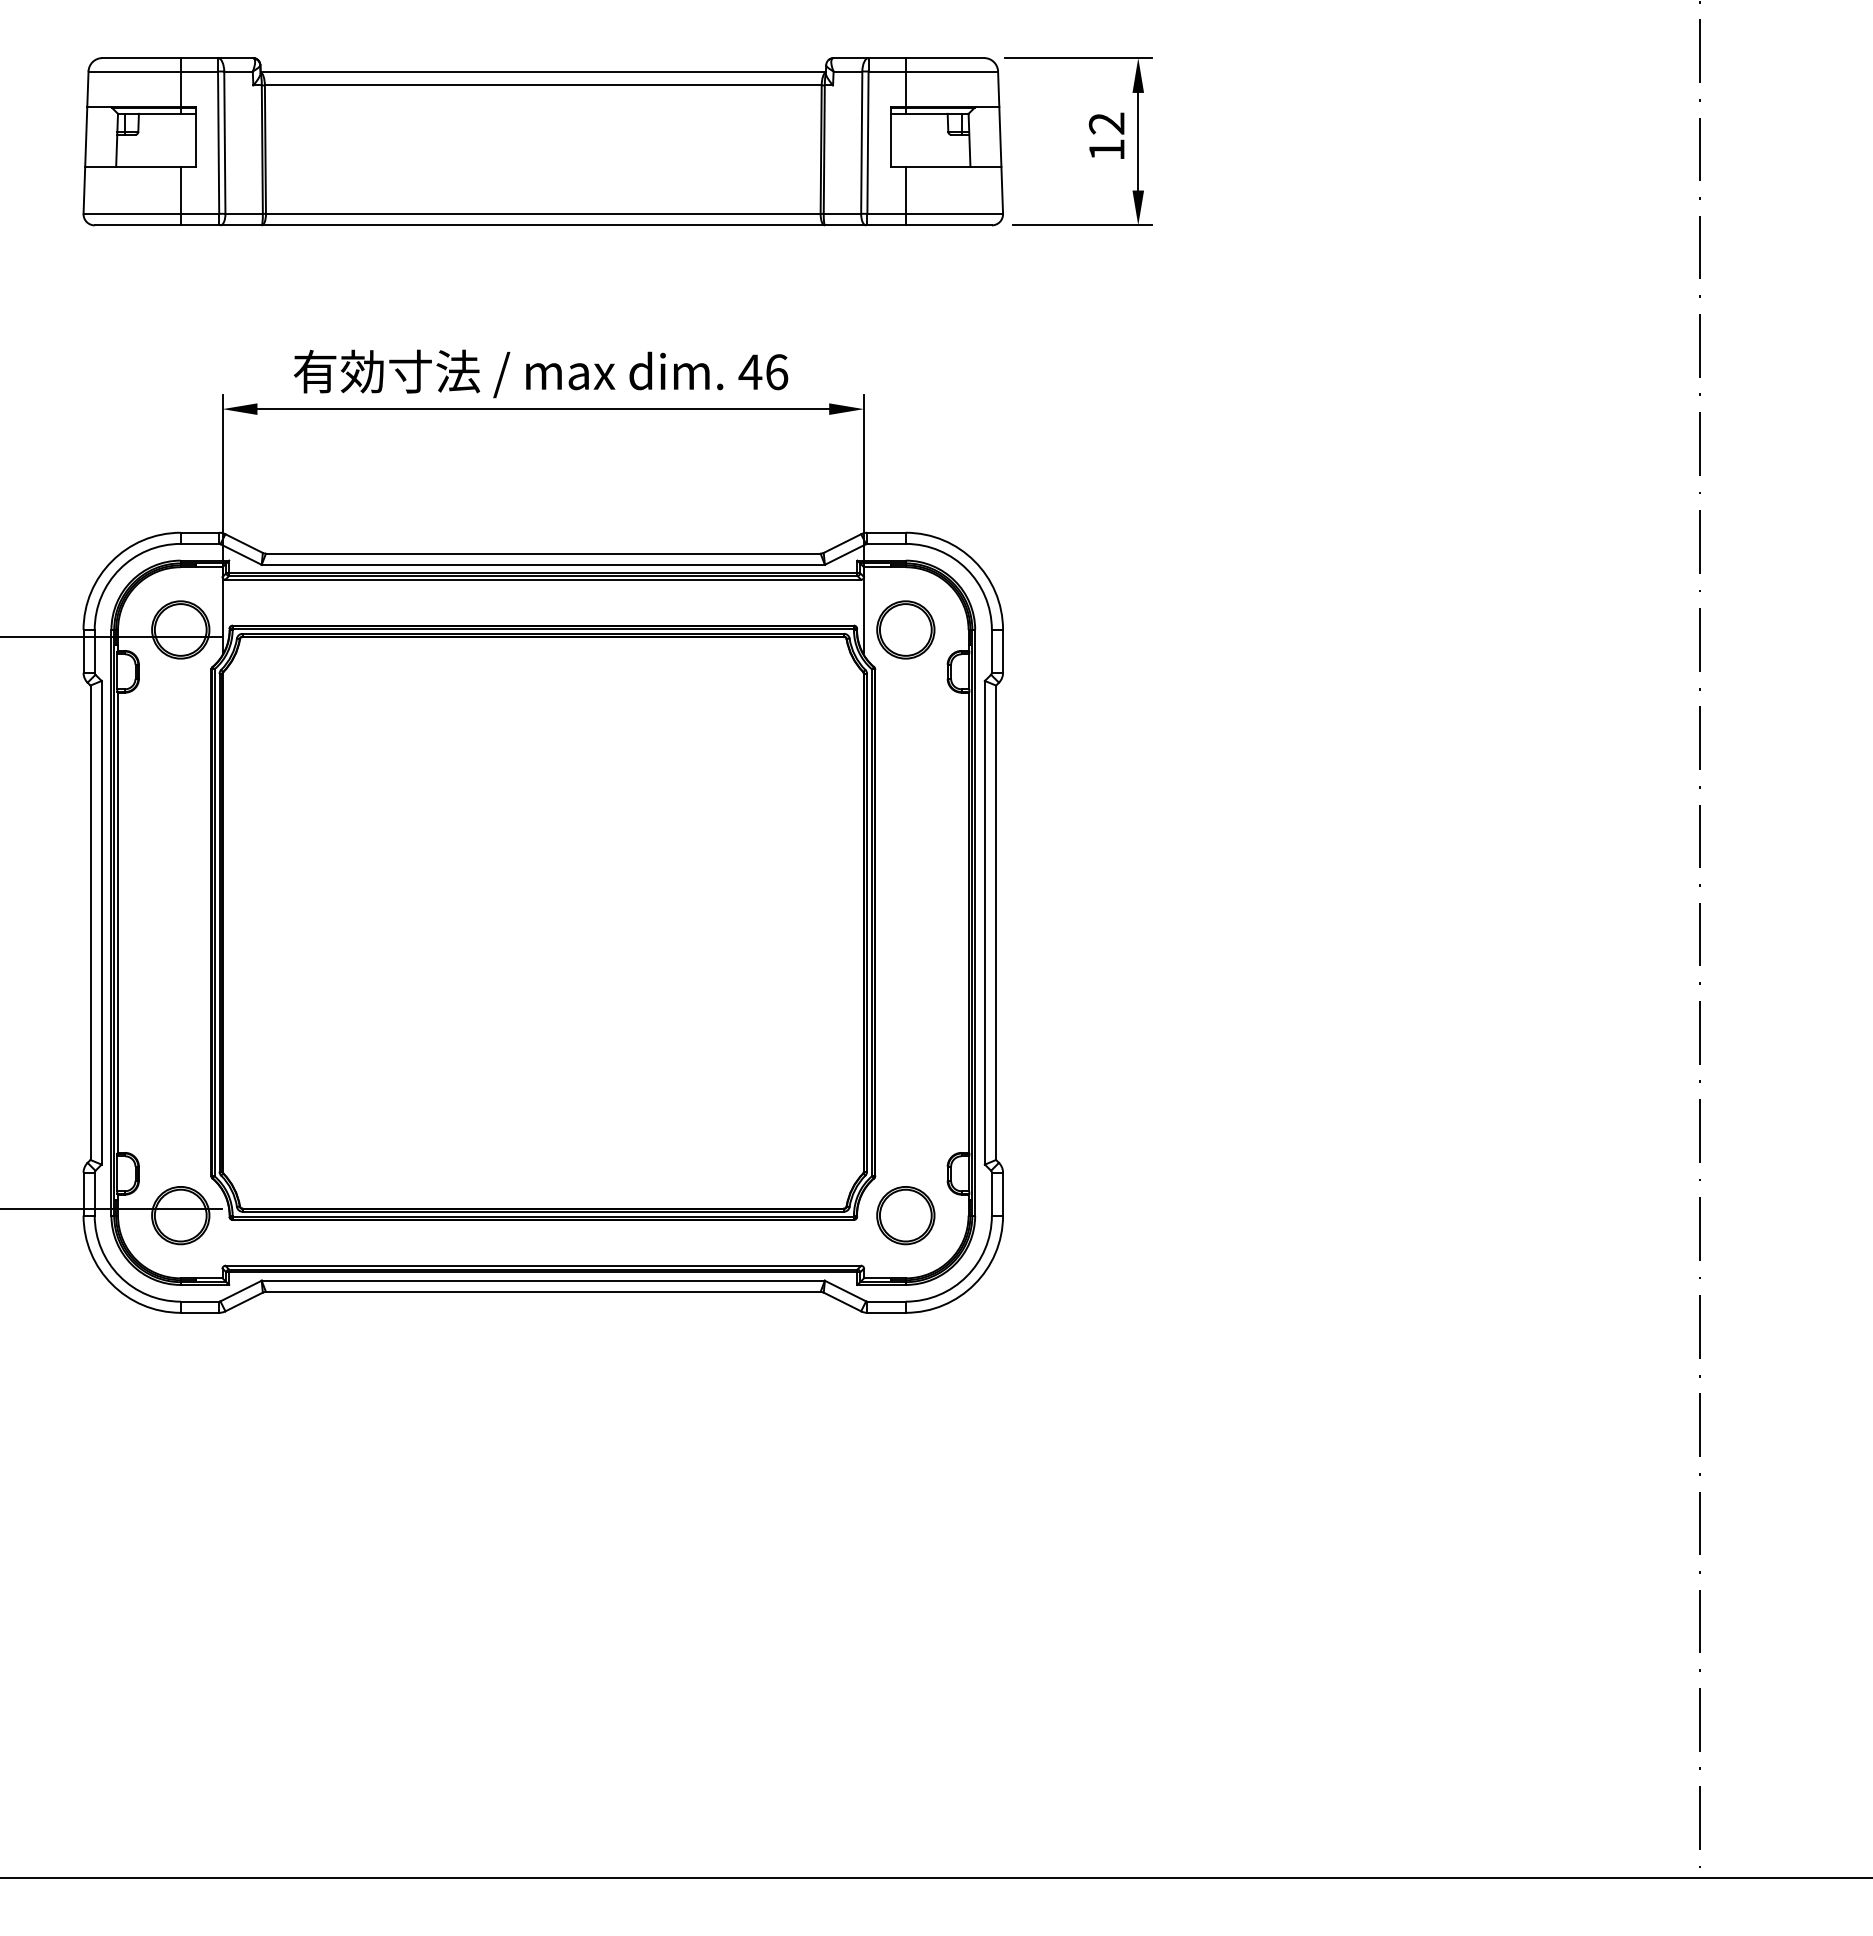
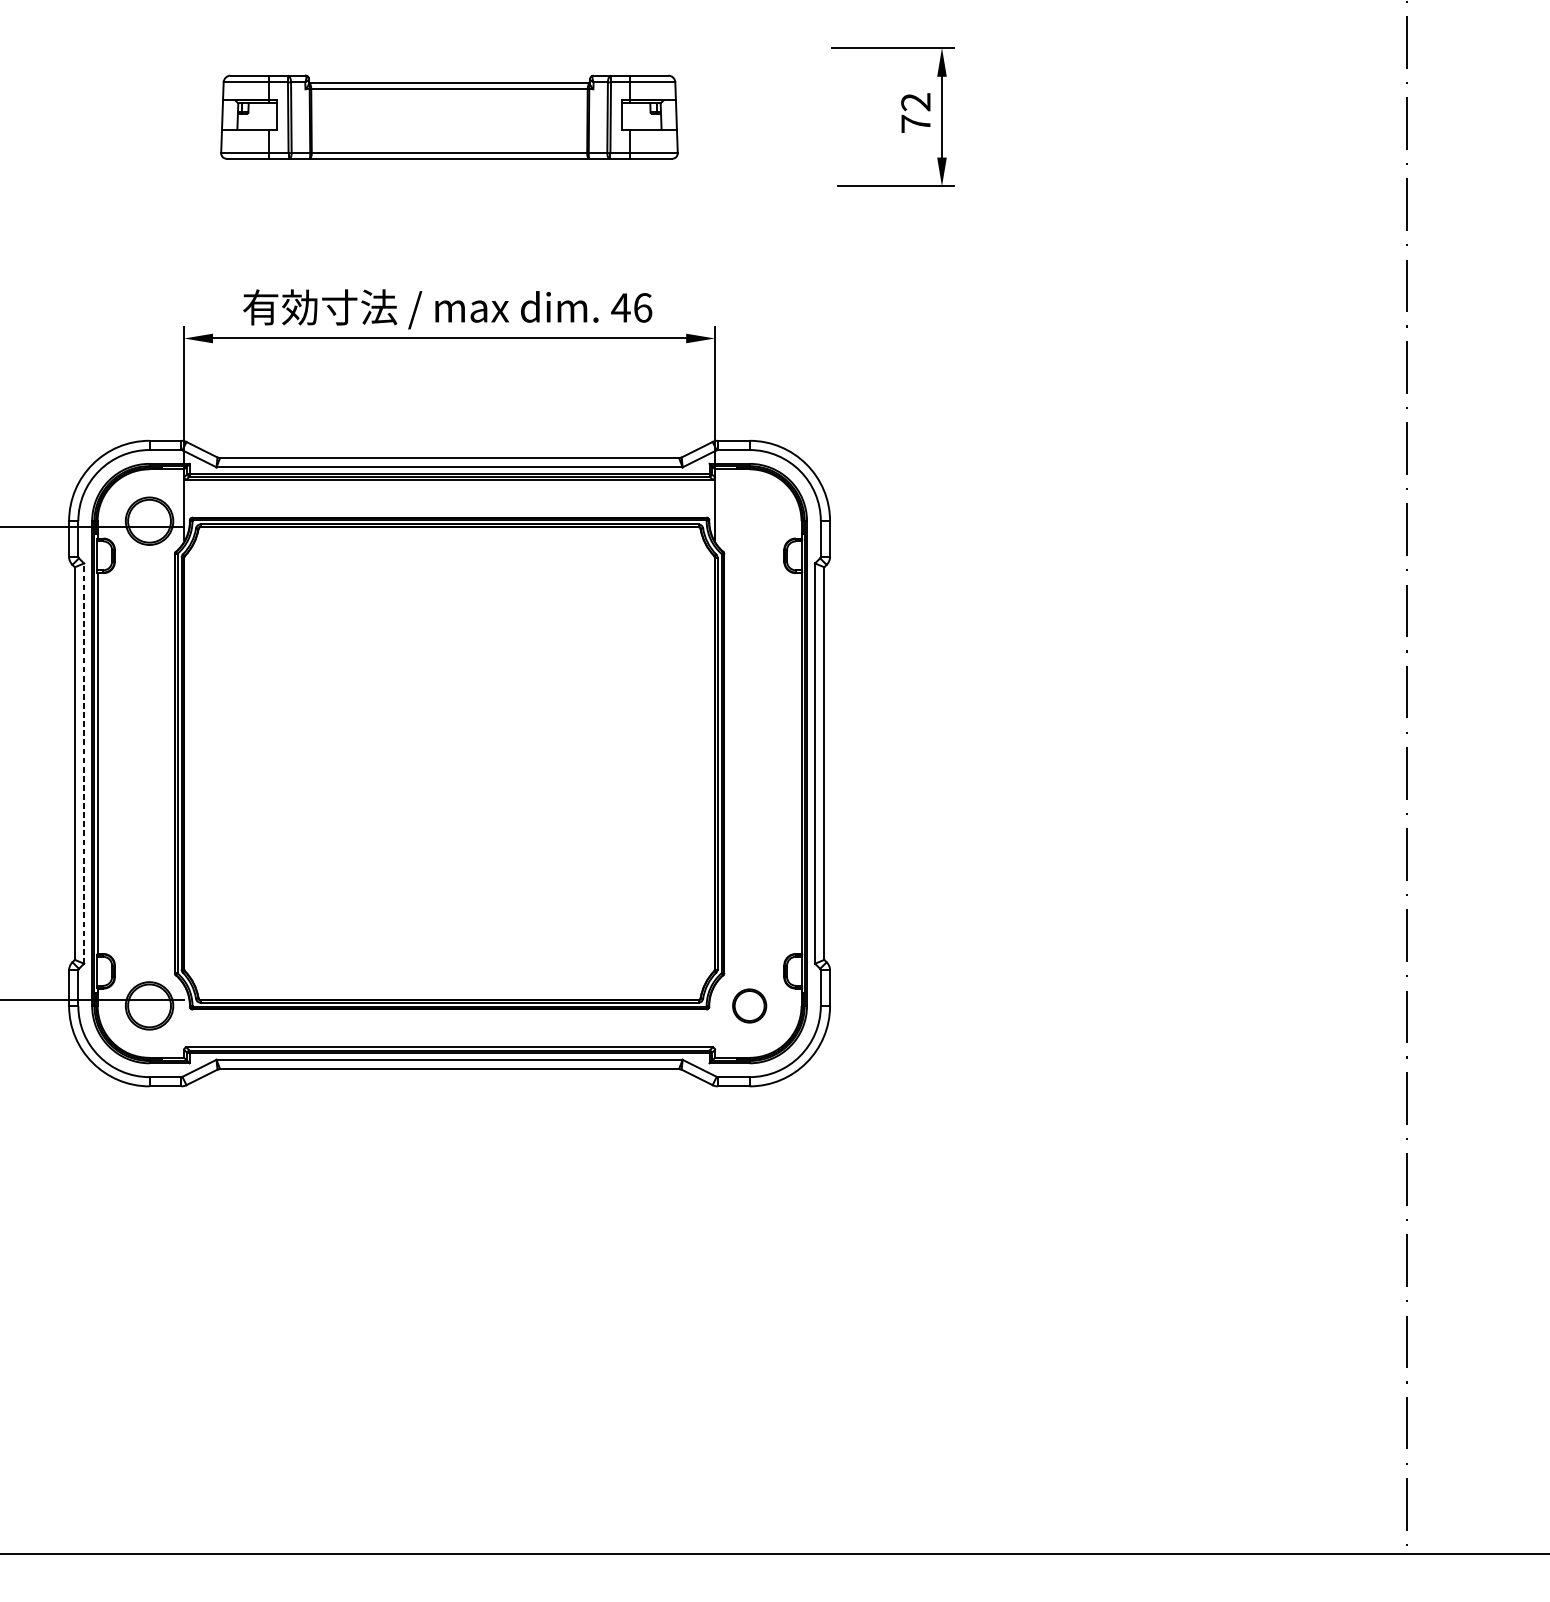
part: (542, 141) -> (448, 116), size x0.6
text: (1106, 149) -> (915, 123), 12 -> 72
part: (905, 629) -> (749, 520), removed
line: (101, 922) -> (83, 763), solid -> dashed
part: (905, 1215) -> (749, 1005), size x0.7

